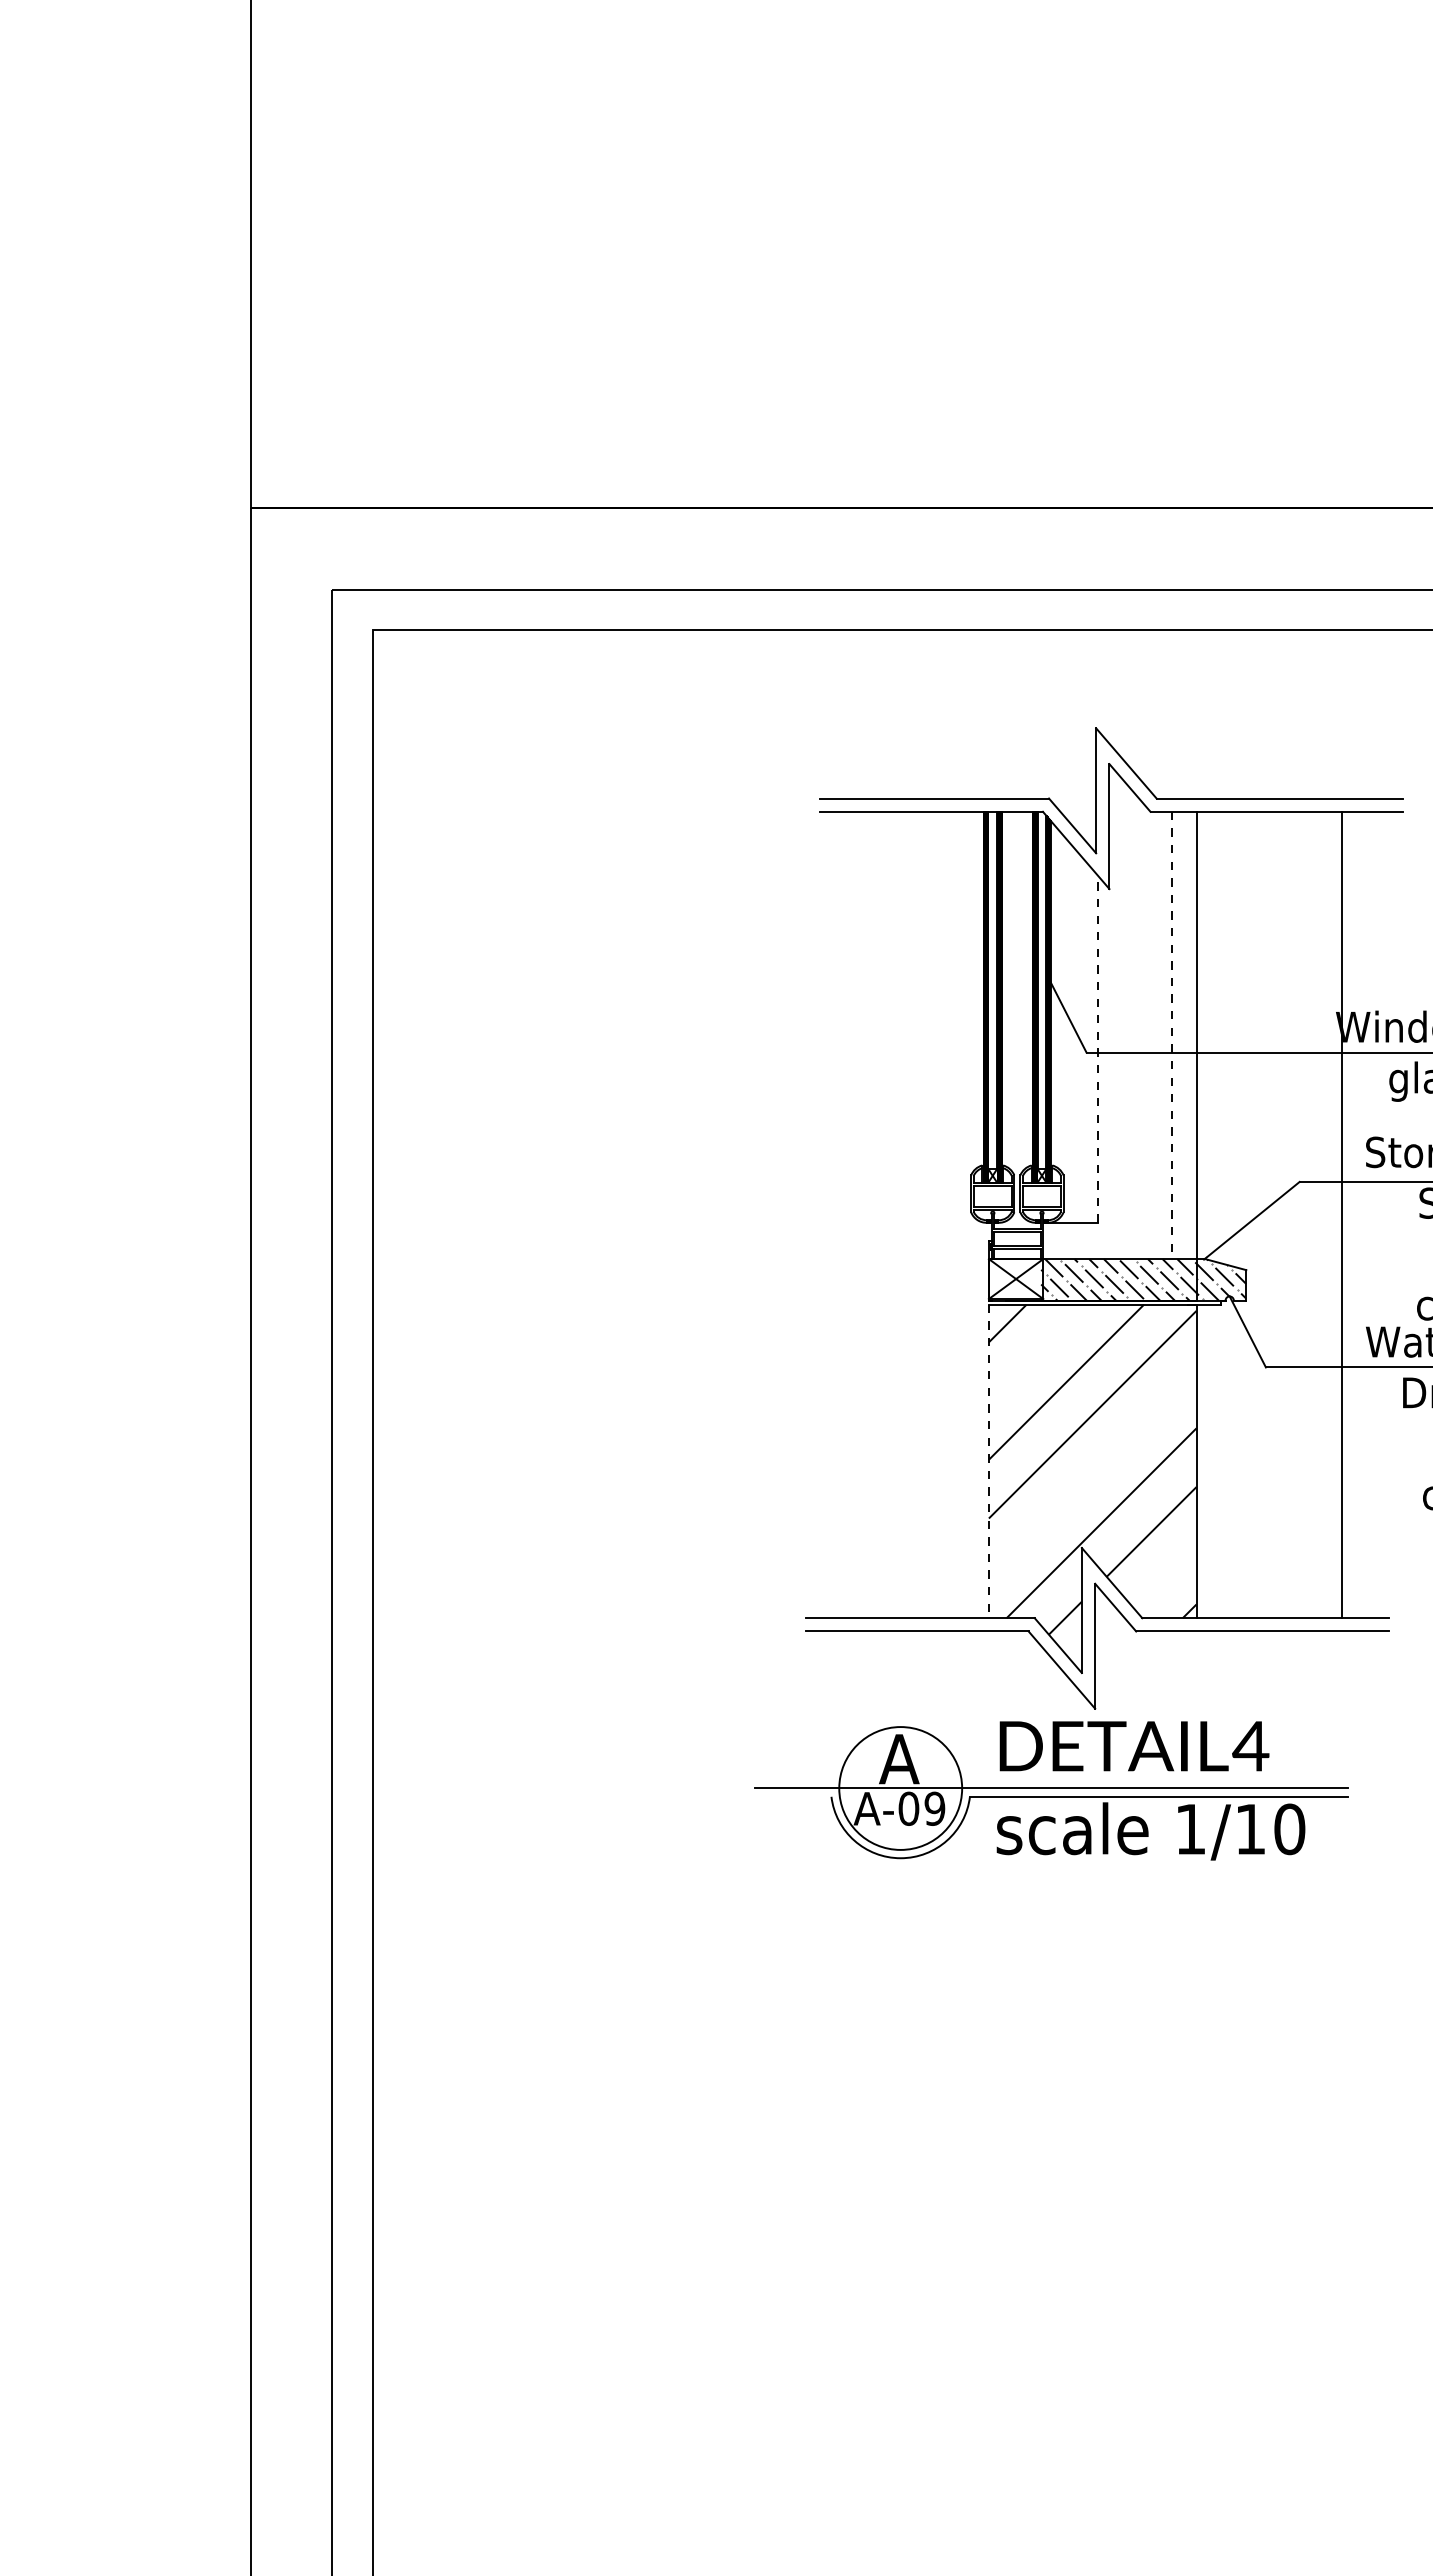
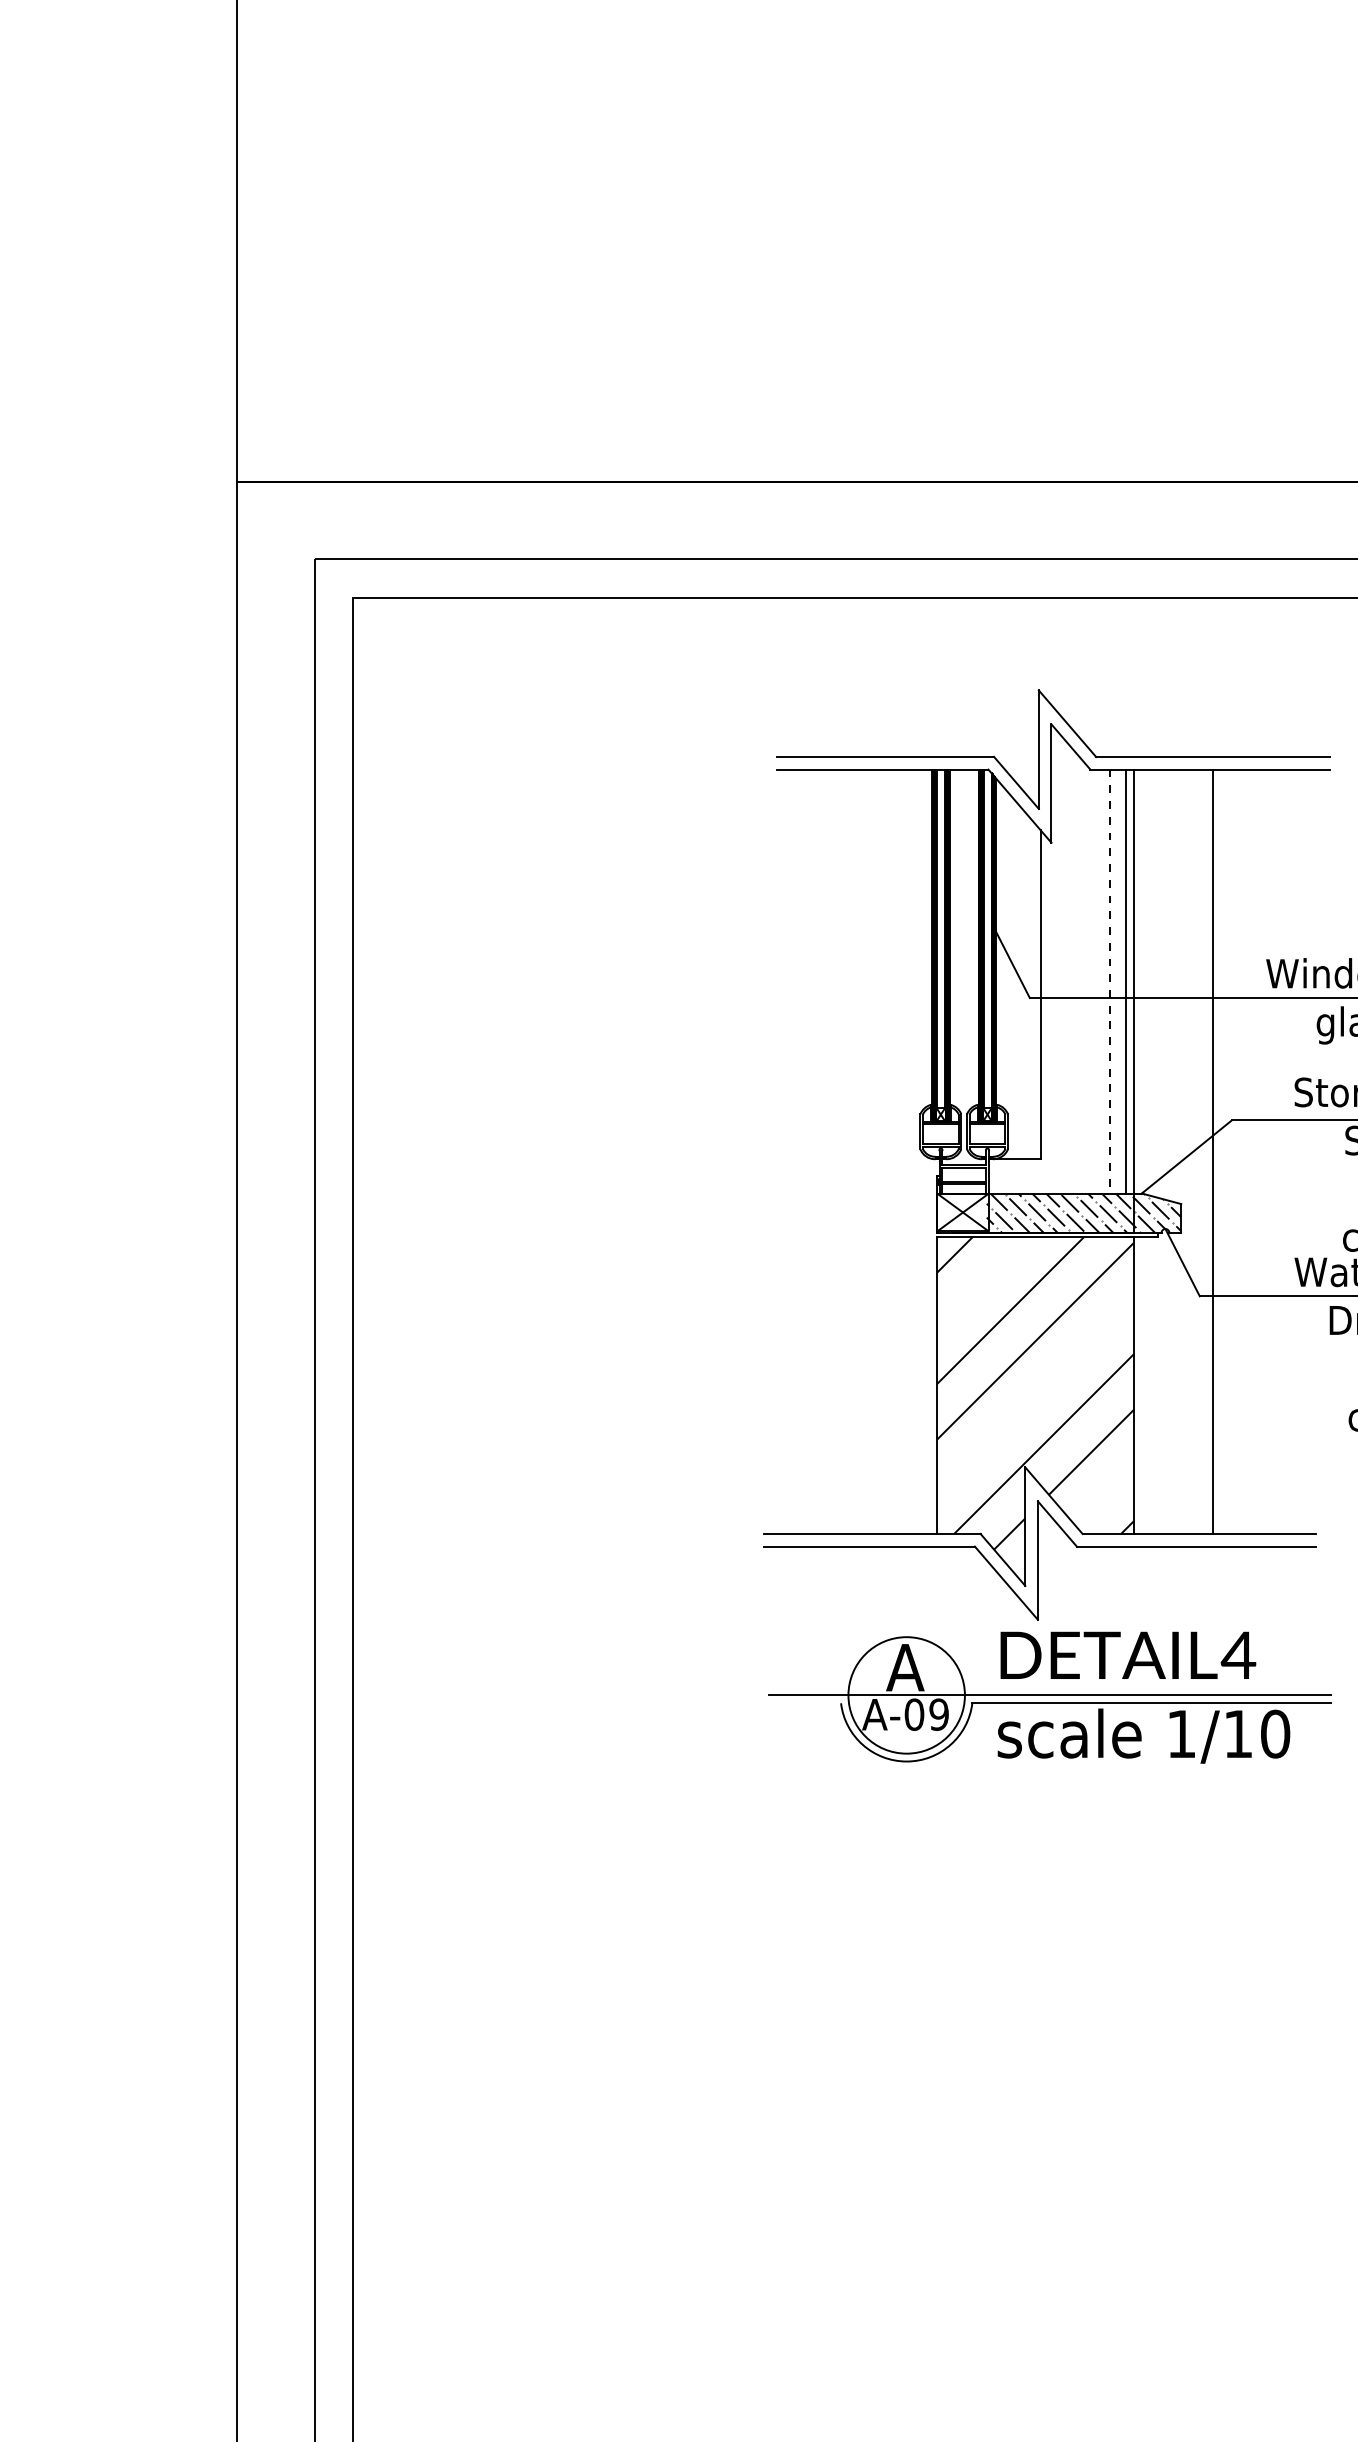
line: (1188, 1035) -> (1126, 981), added
line: (1097, 1049) -> (1040, 994), dashed -> solid
line: (1341, 1214) -> (1212, 1151), moved
line: (988, 1461) -> (936, 1385), dashed -> solid
part: (1051, 1790) -> (1049, 1697), moved

